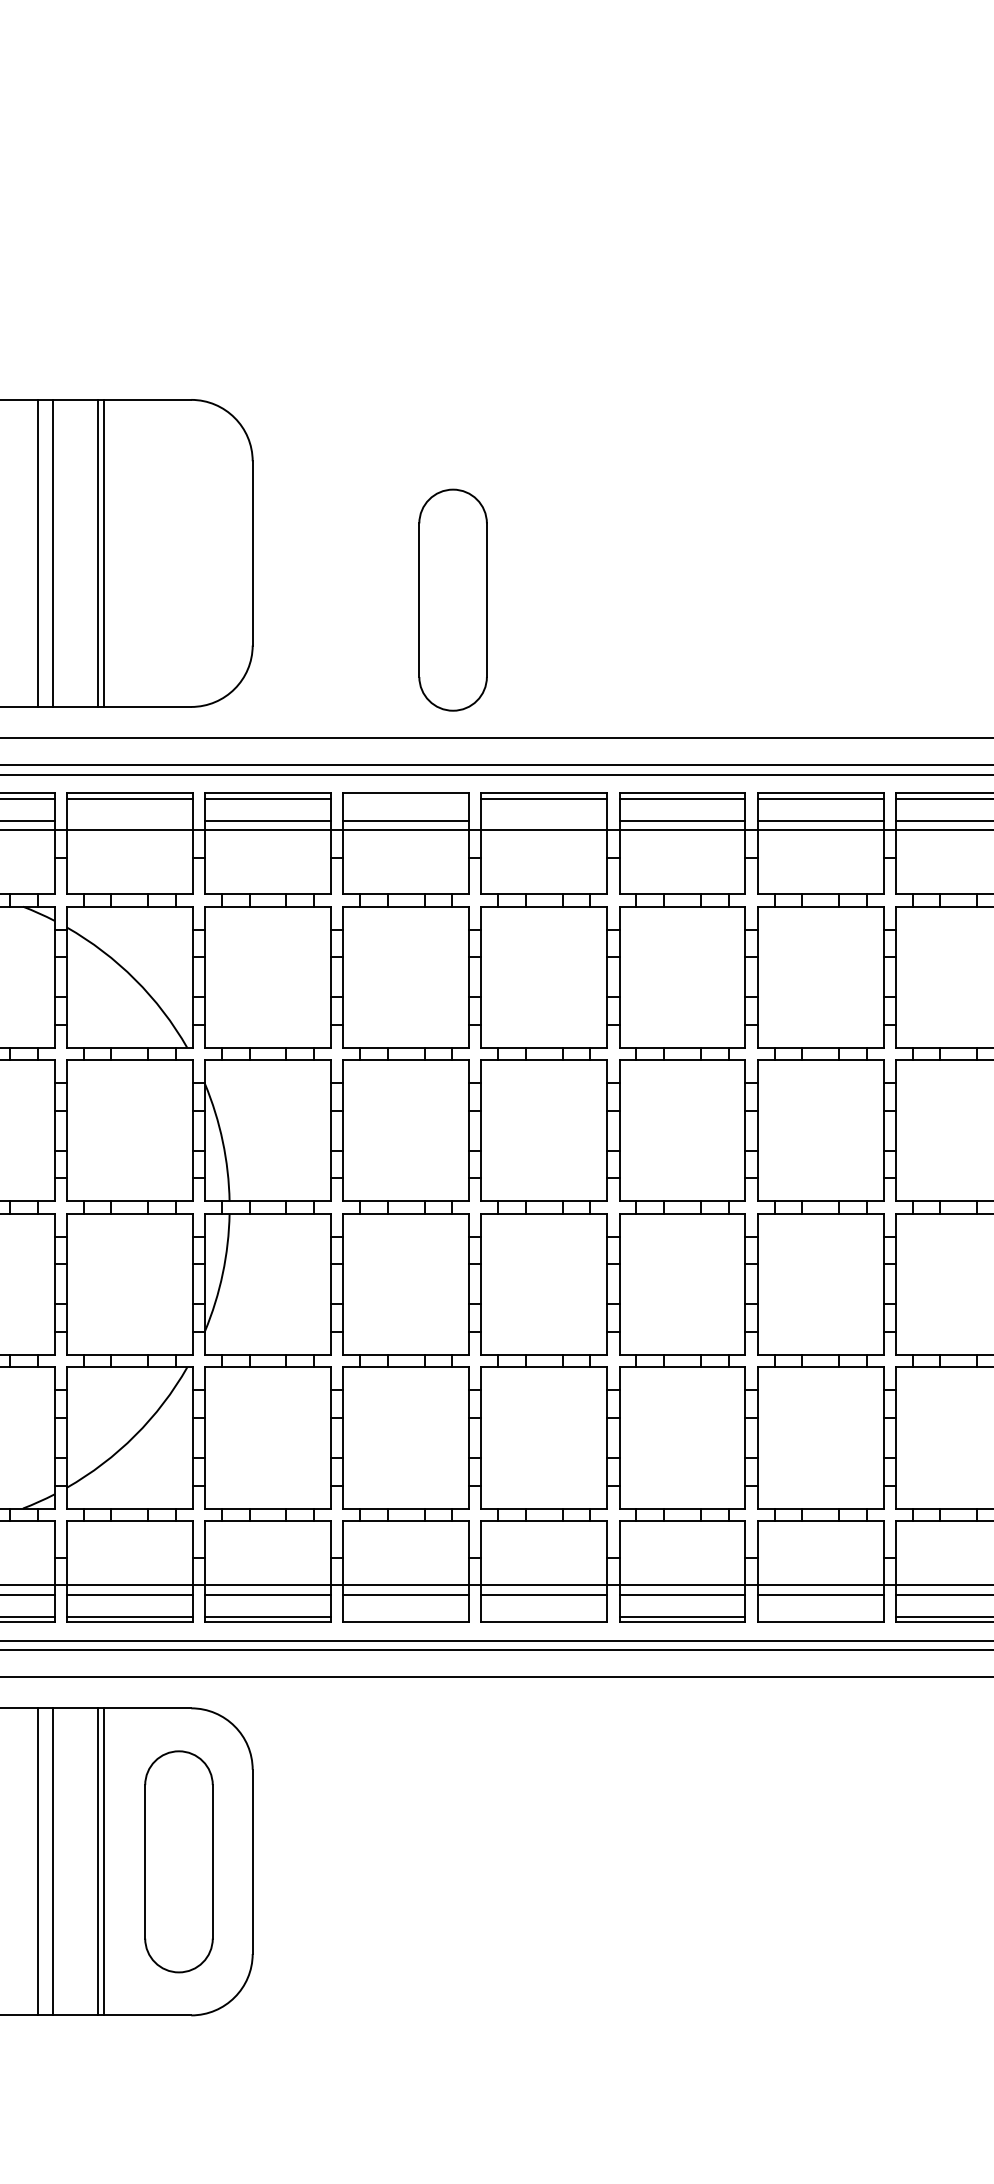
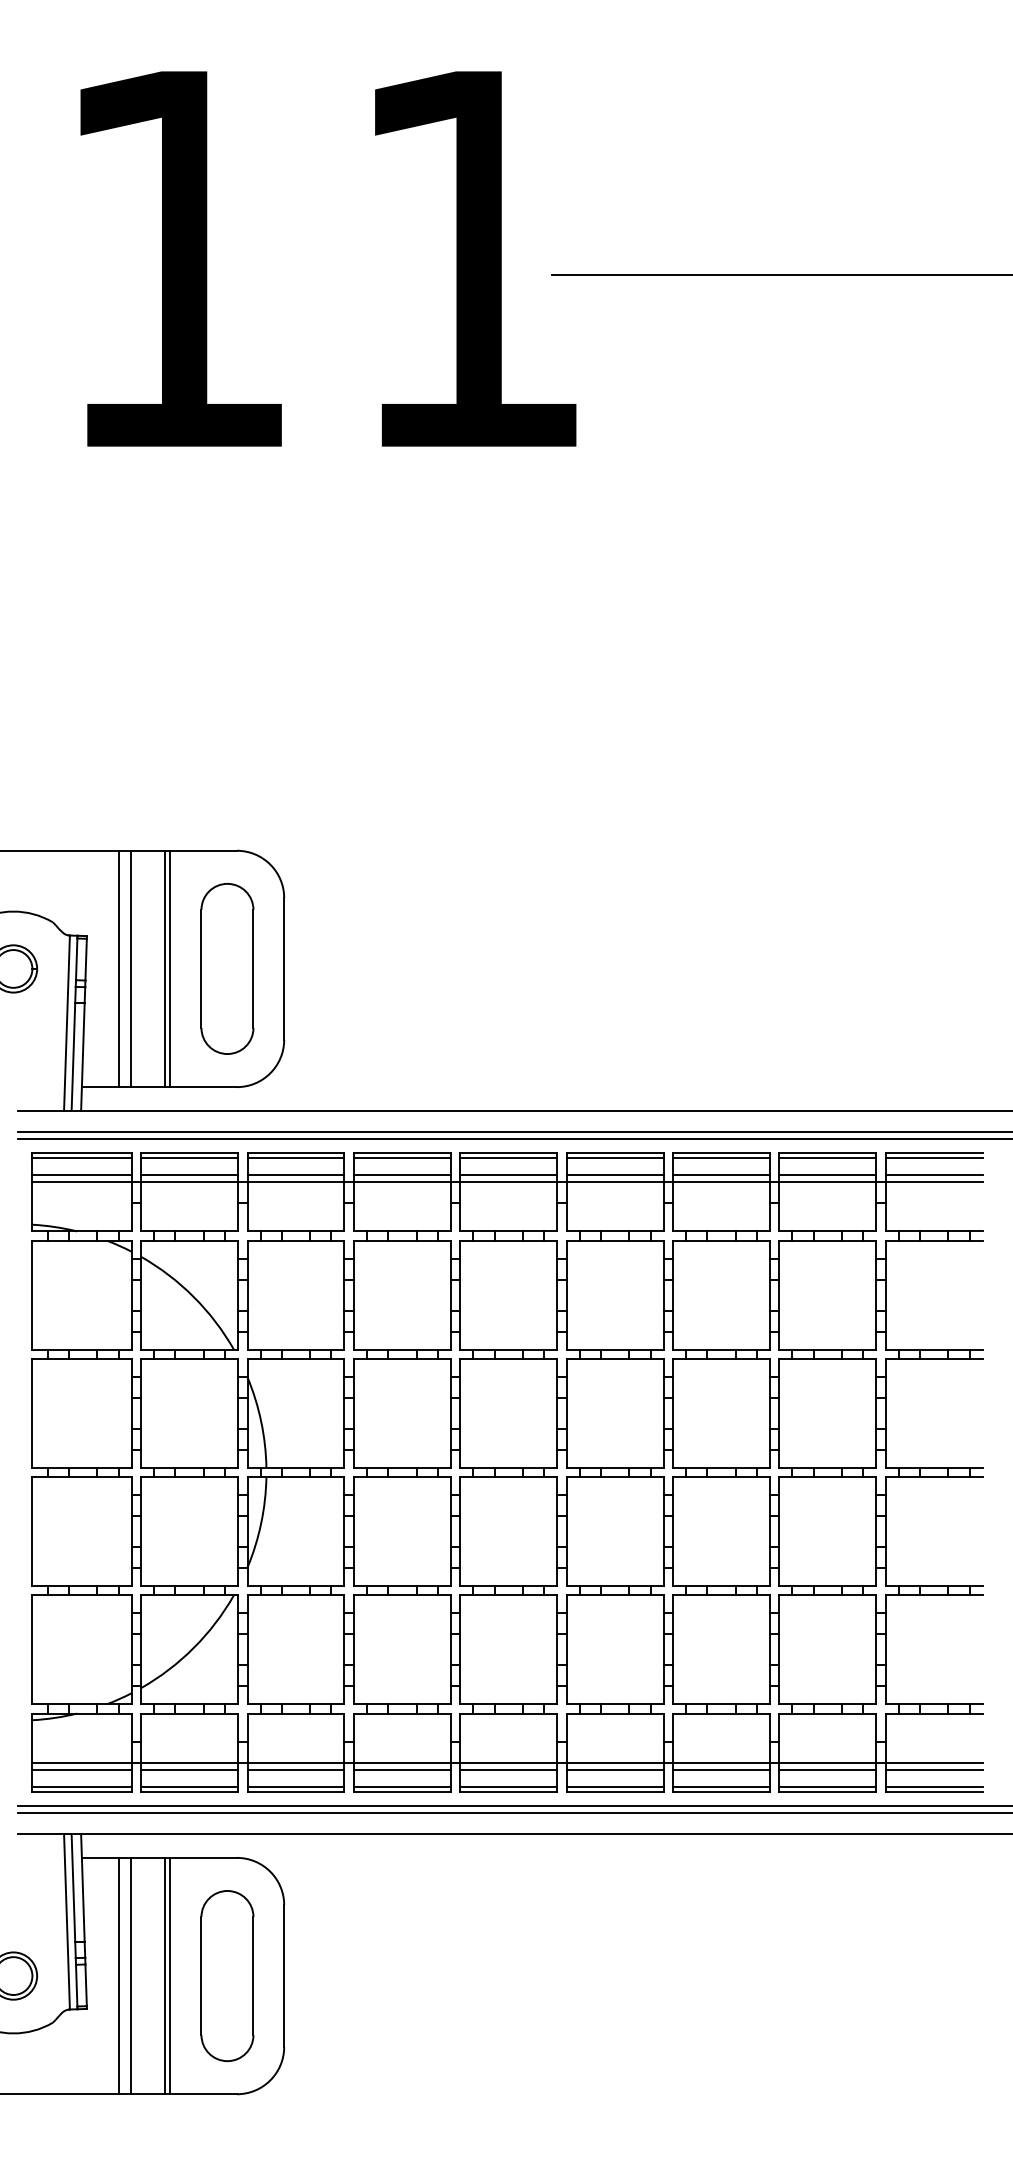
part: (453, 599) -> (227, 968), moved
line: (405, 798) -> (401, 1157), added
line: (129, 820) -> (189, 1174), added
line: (544, 820) -> (508, 1174), added
line: (405, 1616) -> (401, 1787), added
line: (544, 1616) -> (508, 1787), added
line: (819, 1616) -> (720, 1787), added

